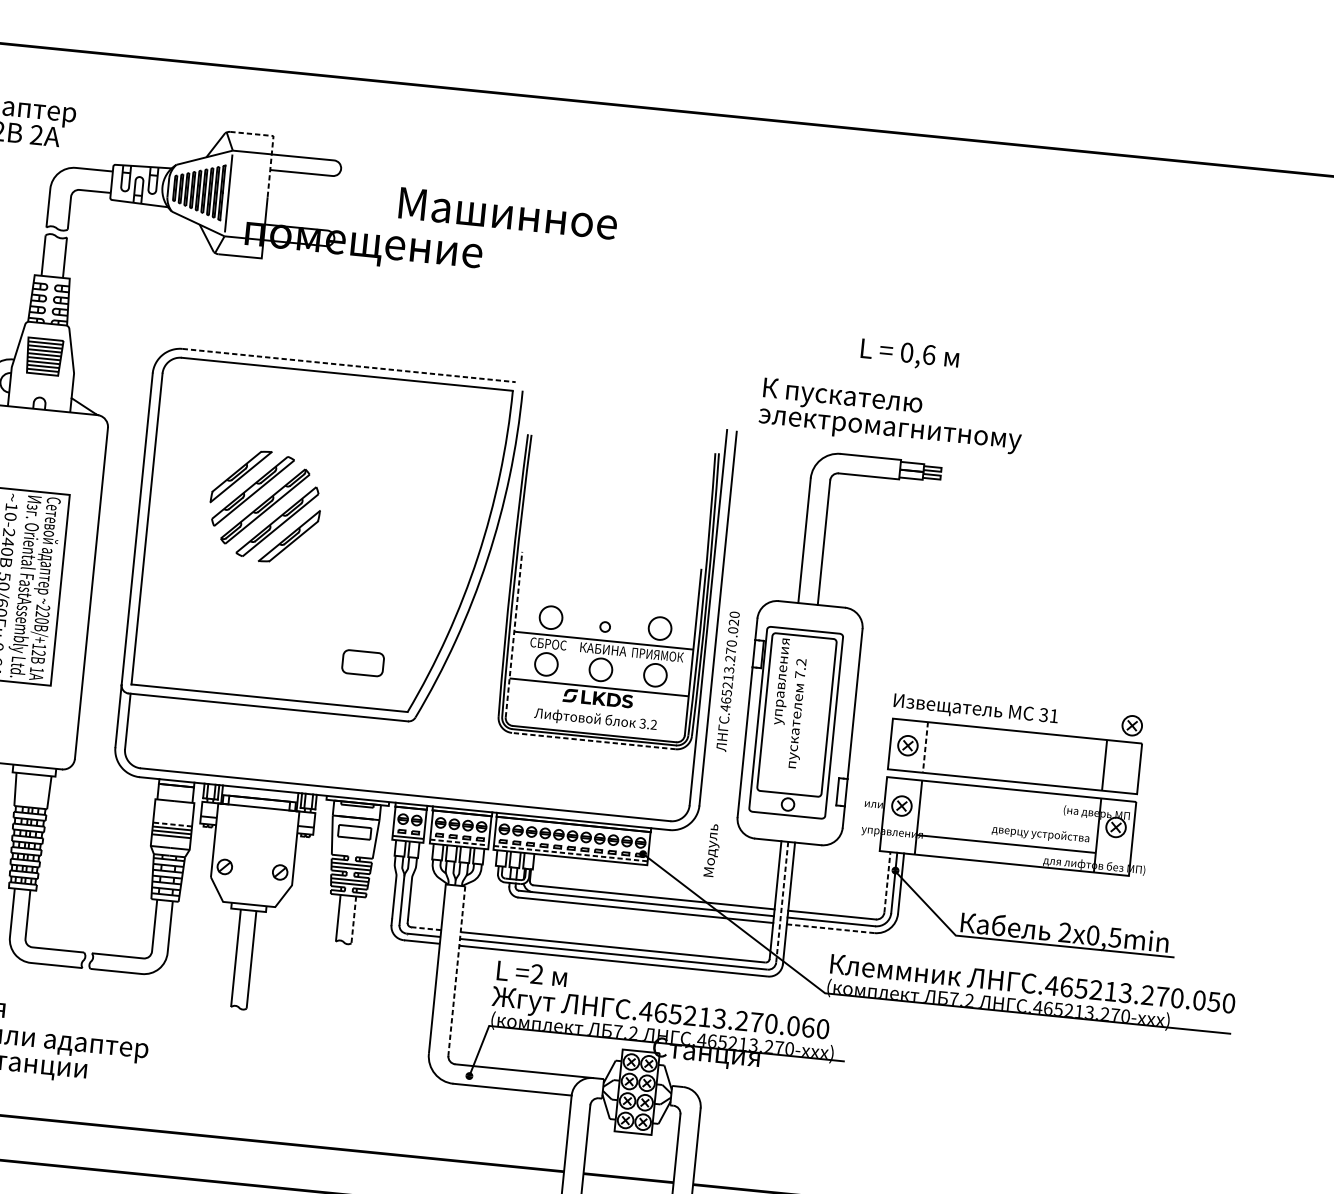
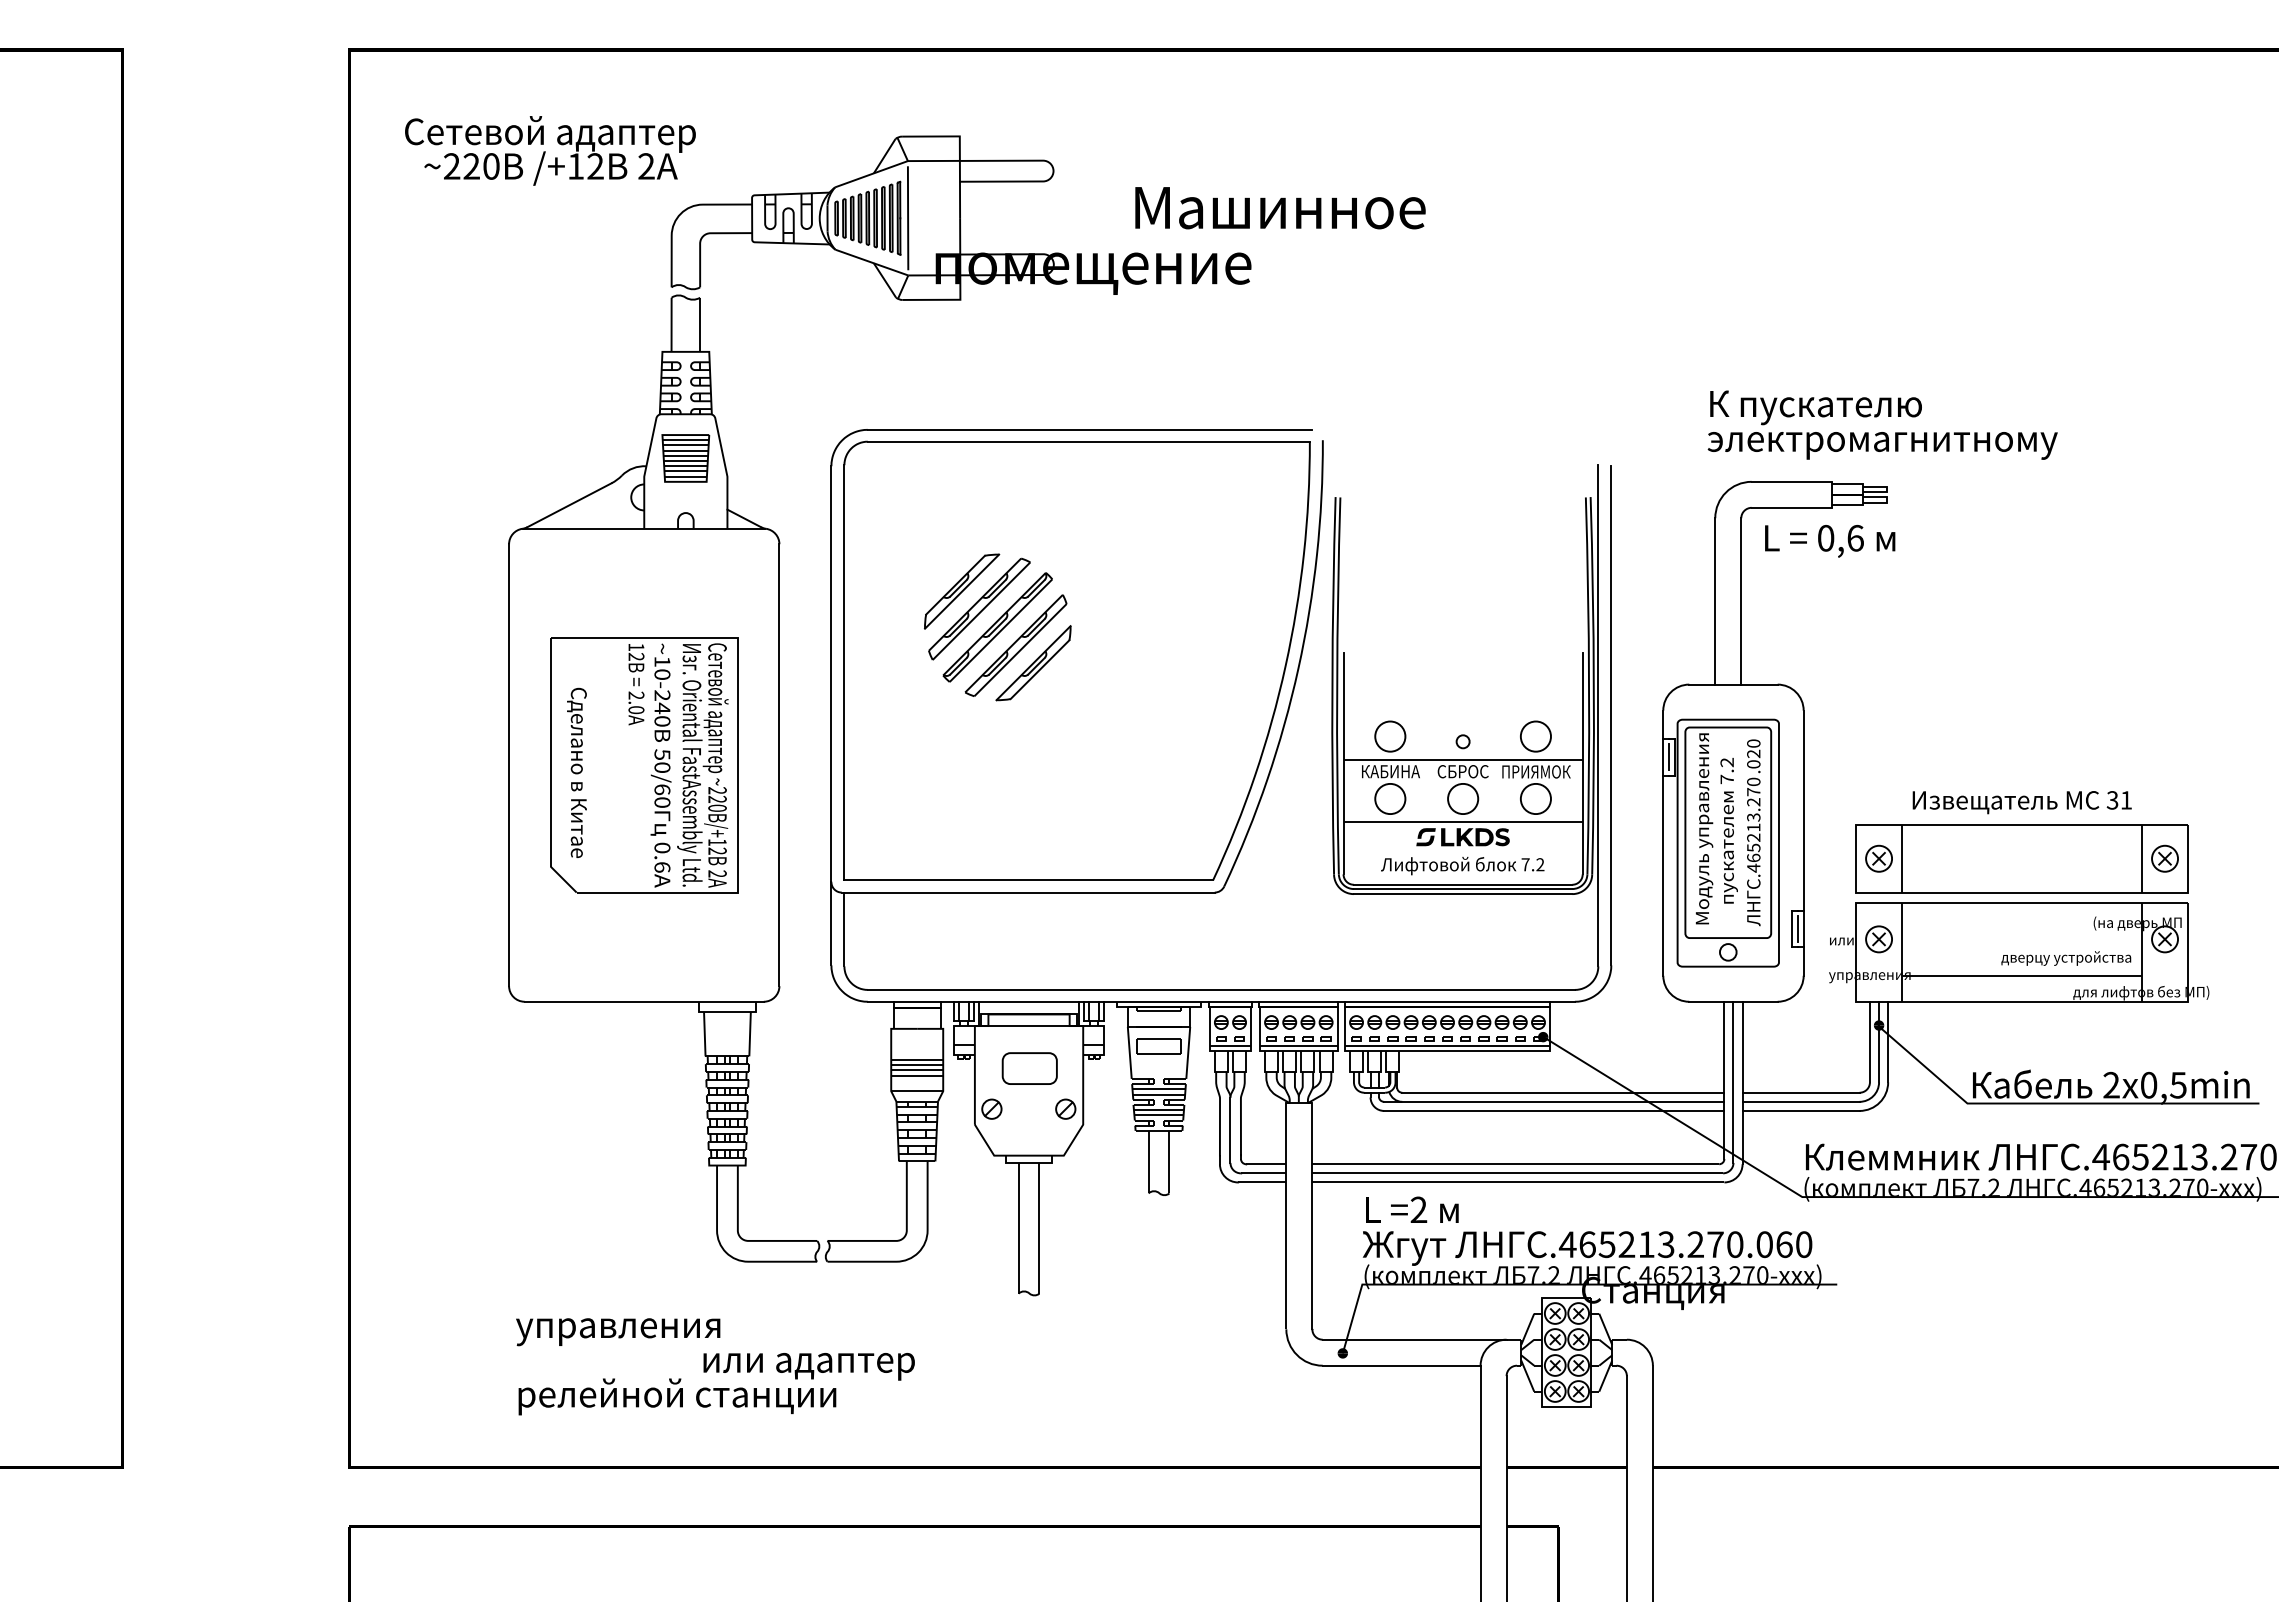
line: (272, 145) -> (959, 148), dashed -> solid
text: (910, 355) -> (1830, 541), moved
line: (349, 365) -> (1090, 429), dashed -> solid
text: (891, 415) -> (1882, 424), moved
line: (514, 634) -> (1343, 763), dashed -> solid
text: (548, 643) -> (1390, 771), СБРОС -> КАБИНА
text: (603, 649) -> (1463, 771), КАБИНА -> СБРОС
line: (757, 654) -> (1668, 757), added
part: (362, 663) -> (1029, 1068), moved
text: (36, 669) -> (717, 873), 1 -> 2
text: (727, 681) -> (1753, 832), moved
text: (975, 709) -> (2021, 802), moved
text: (642, 723) -> (1525, 864), 3.2 -> 7.2
part: (1131, 725) -> (2164, 858), moved
line: (593, 741) -> (1462, 894), dashed -> solid
line: (925, 747) -> (1902, 858), dashed -> solid
line: (842, 791) -> (1798, 928), added
line: (172, 824) -> (917, 1060), dashed -> solid
line: (459, 842) -> (1298, 1045), dashed -> solid
text: (712, 850) -> (1704, 889), moved
line: (570, 853) -> (1447, 1045), dashed -> solid
line: (887, 881) -> (1869, 1041), dashed -> solid
line: (782, 902) -> (1733, 1082), dashed -> solid
line: (353, 920) -> (1169, 1162), dashed -> solid
line: (426, 928) -> (1266, 1164), dashed -> solid
line: (831, 928) -> (1801, 1110), dashed -> solid
line: (456, 971) -> (1312, 1216), dashed -> solid

